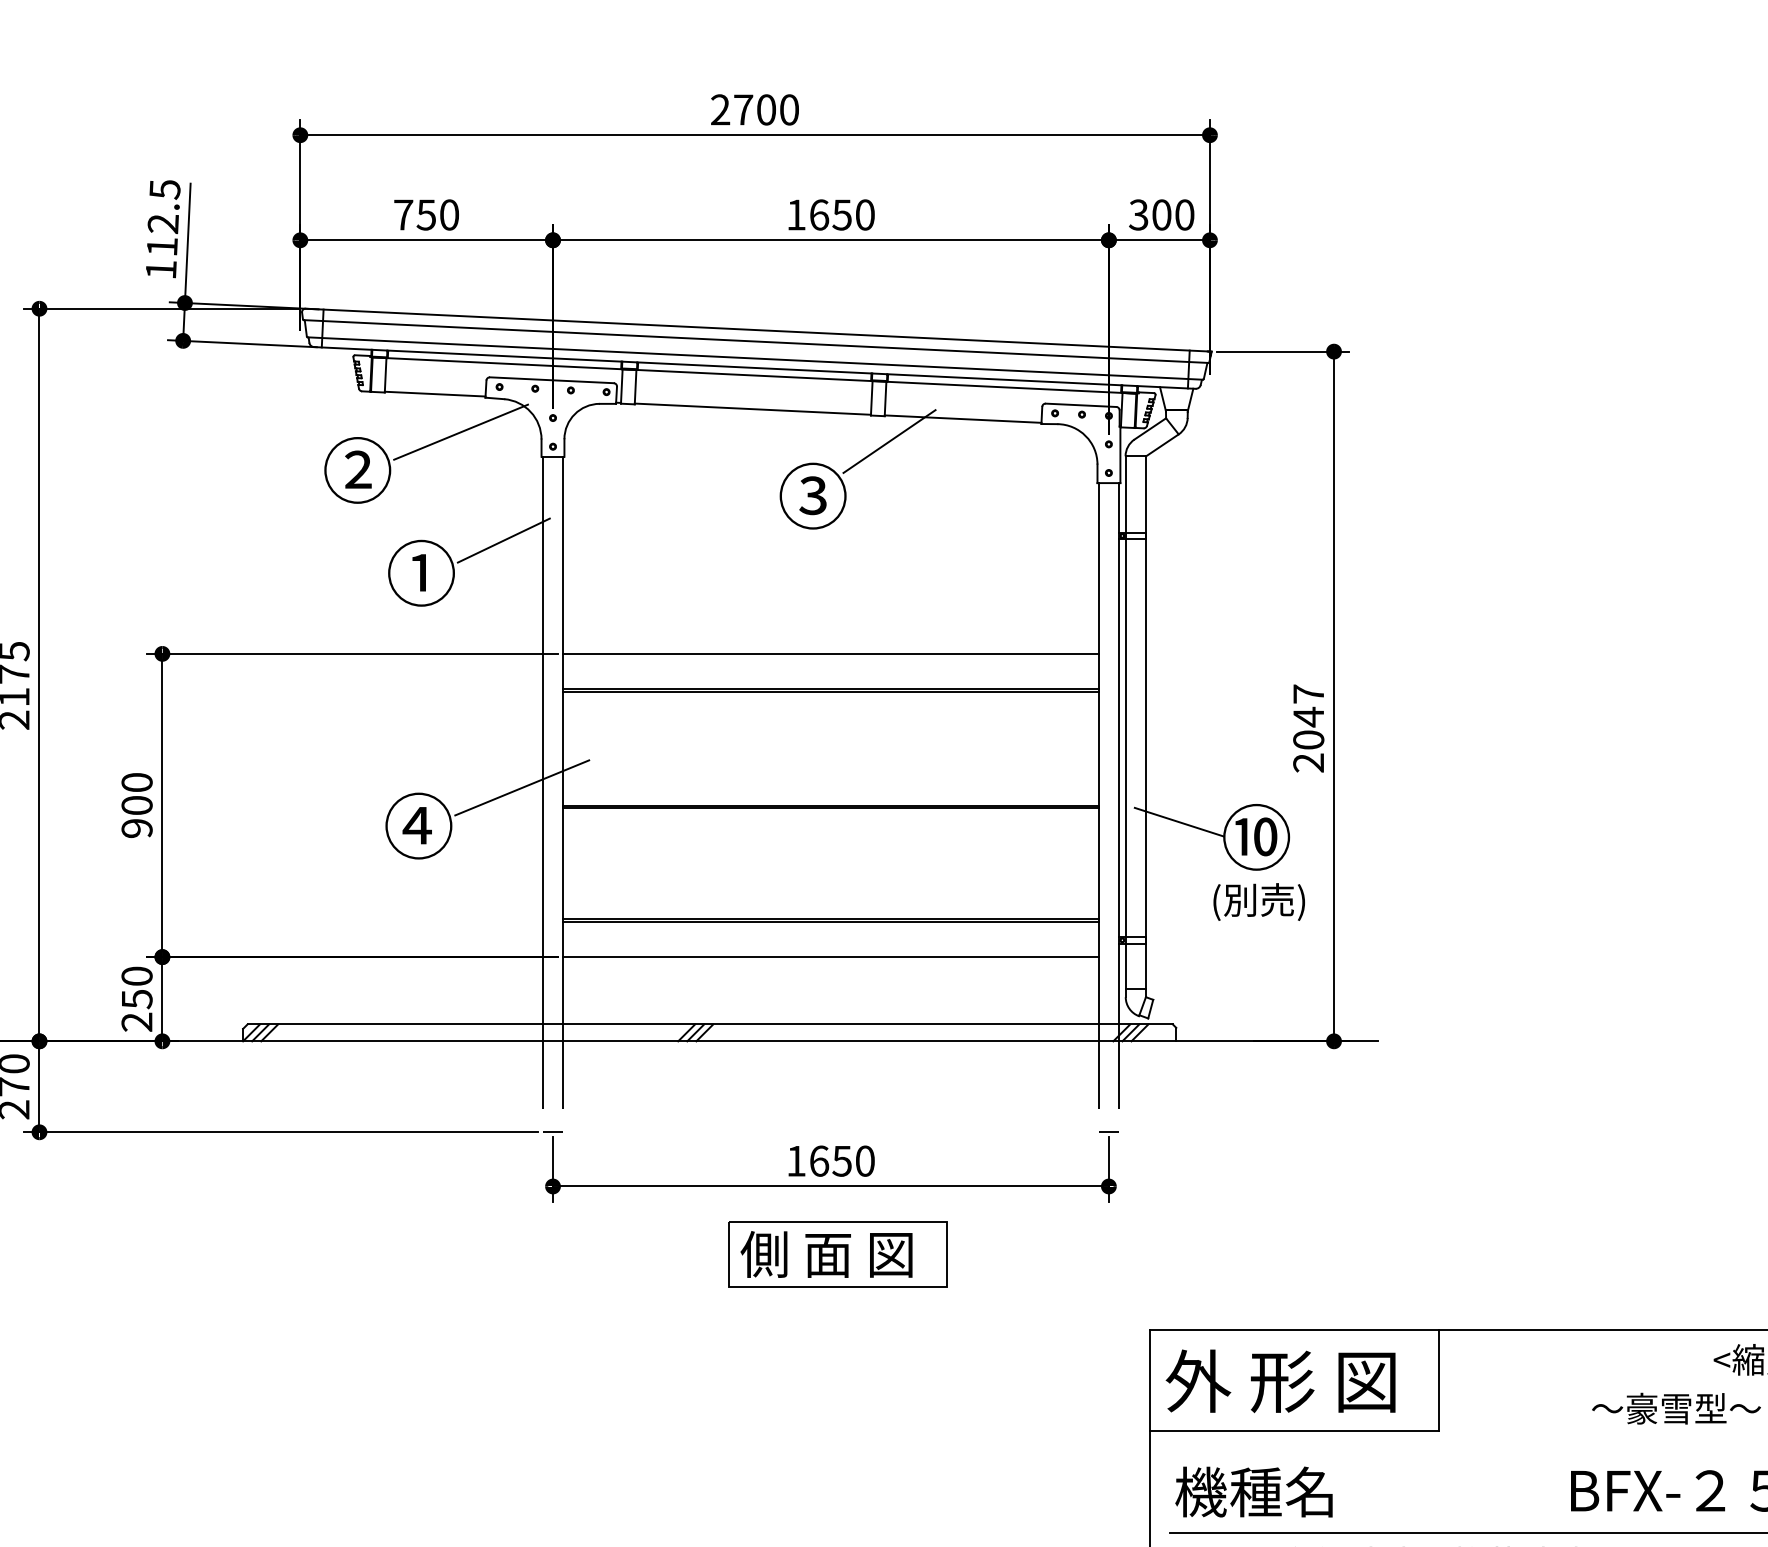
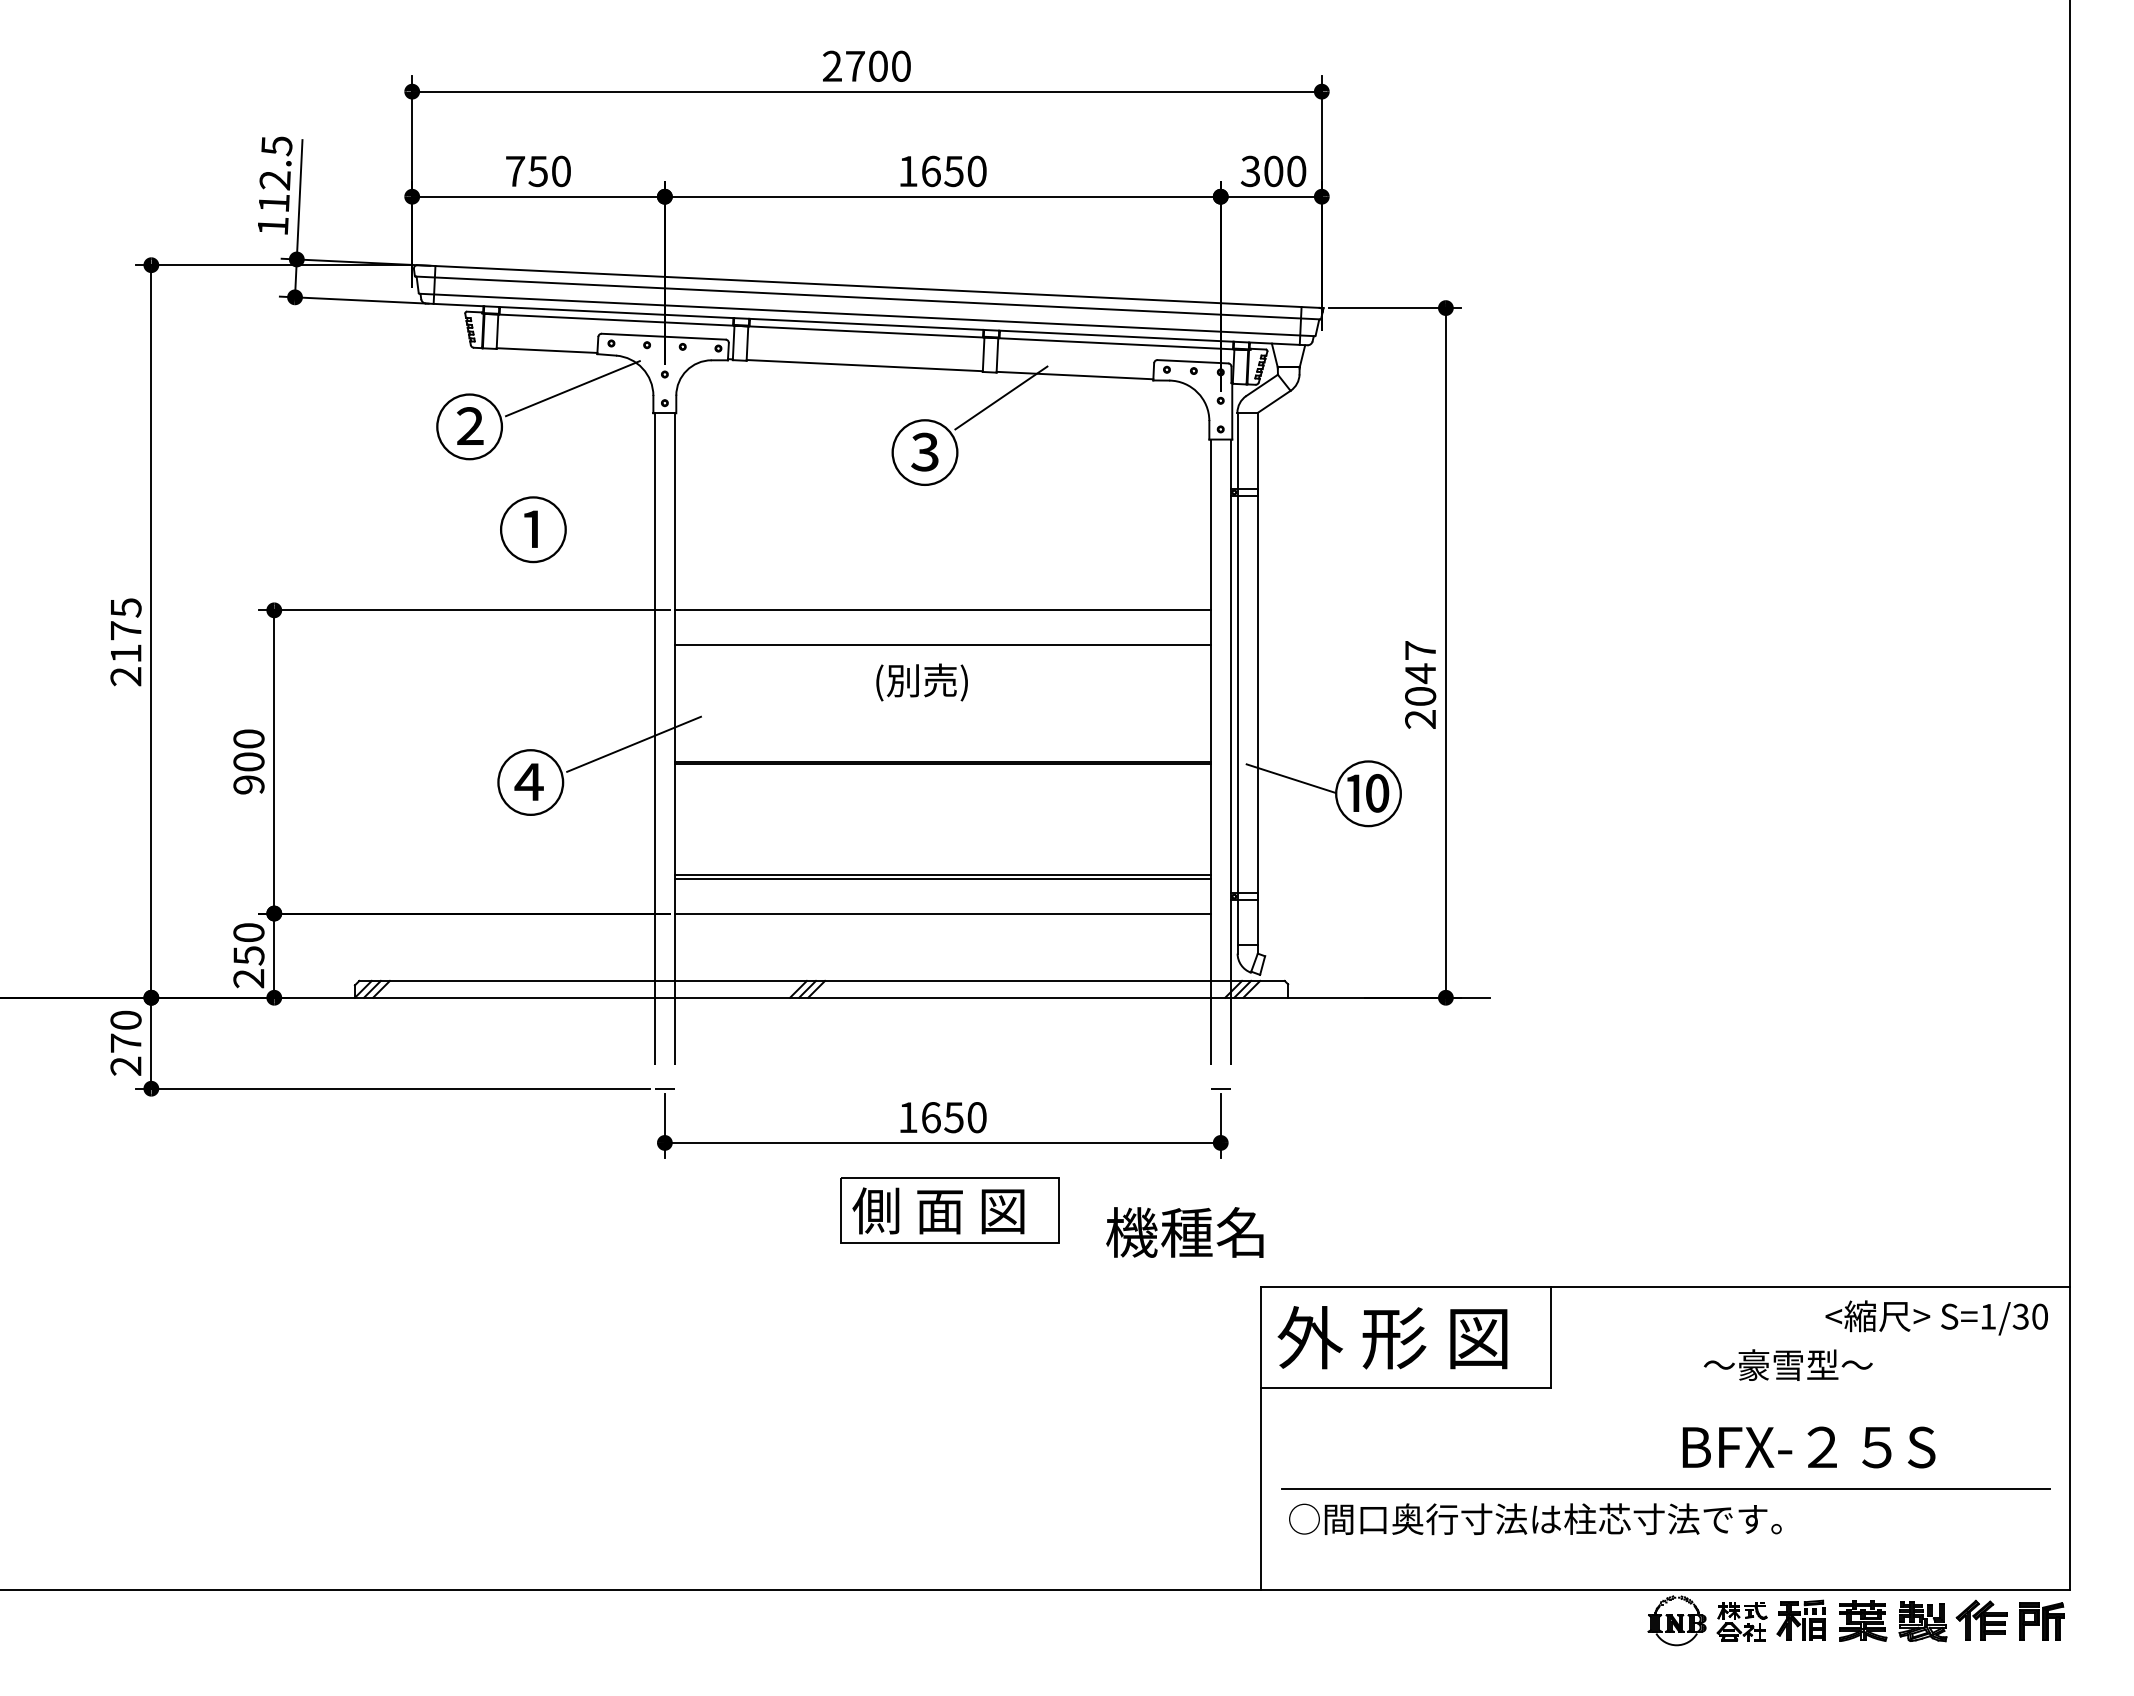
line: (503, 541) -> (615, 497), removed
line: (830, 692) -> (942, 648), removed
text: (1258, 902) -> (921, 682), moved
text: (1253, 1492) -> (1184, 1232), moved

